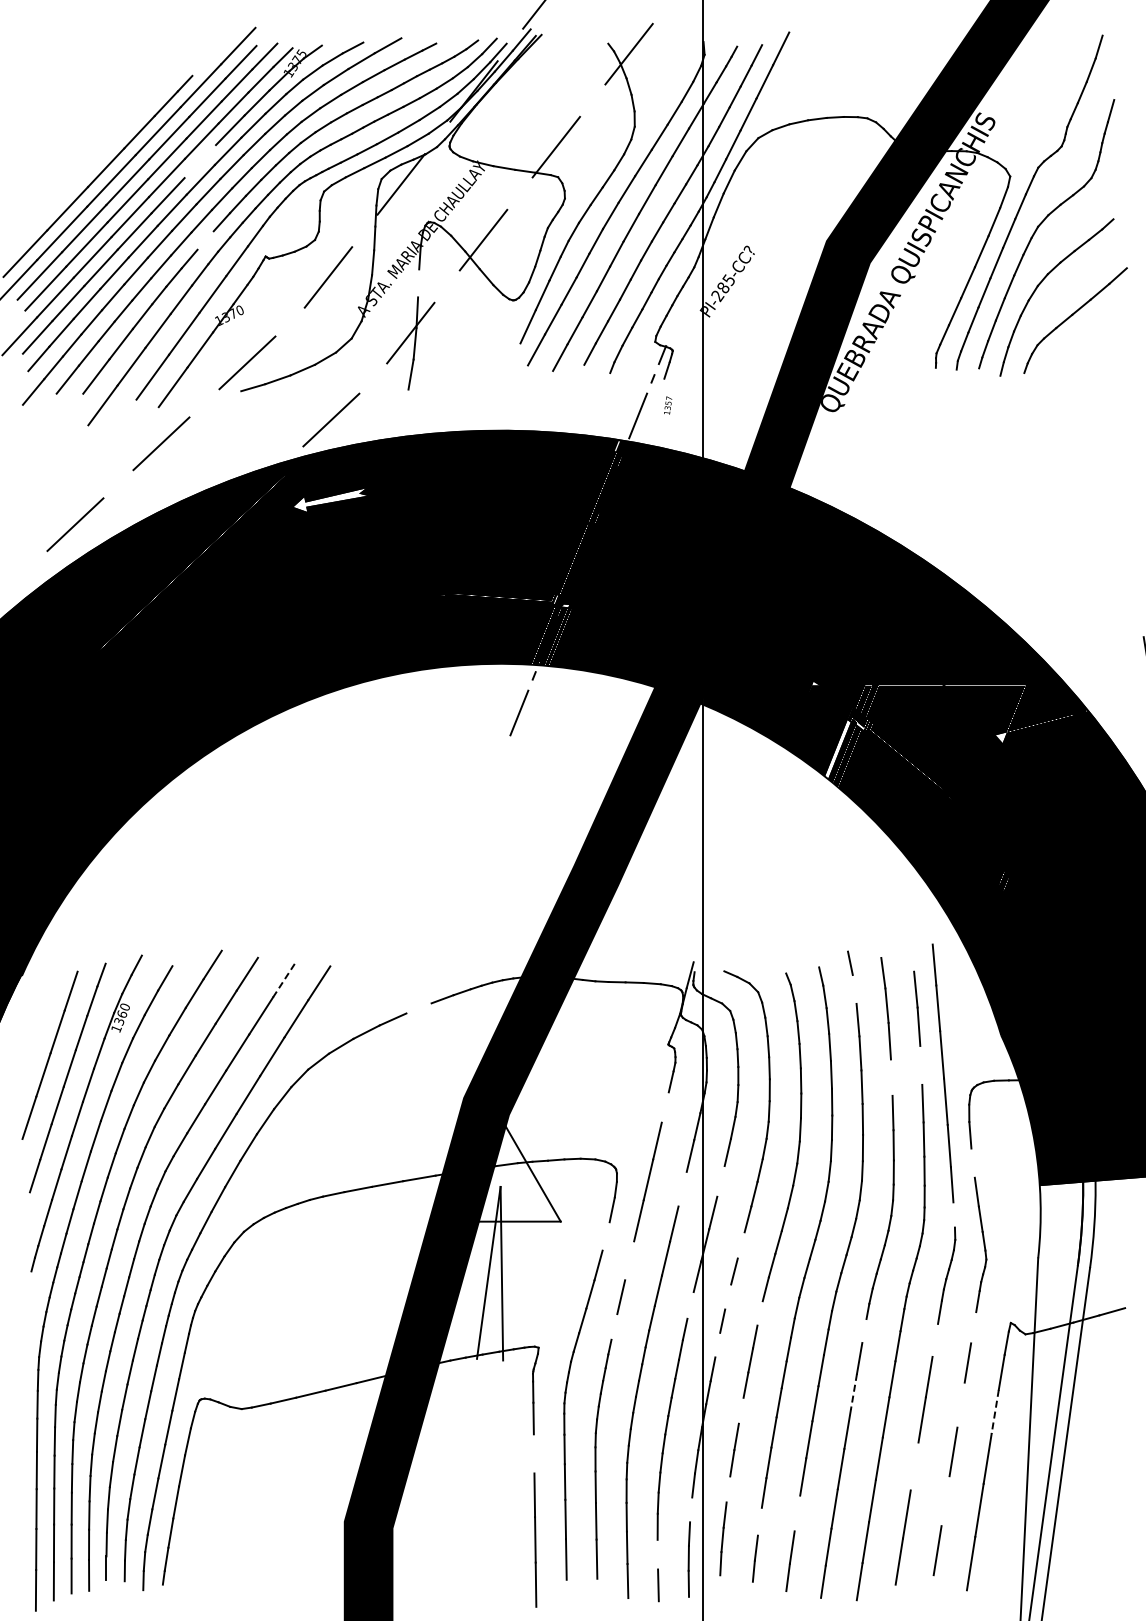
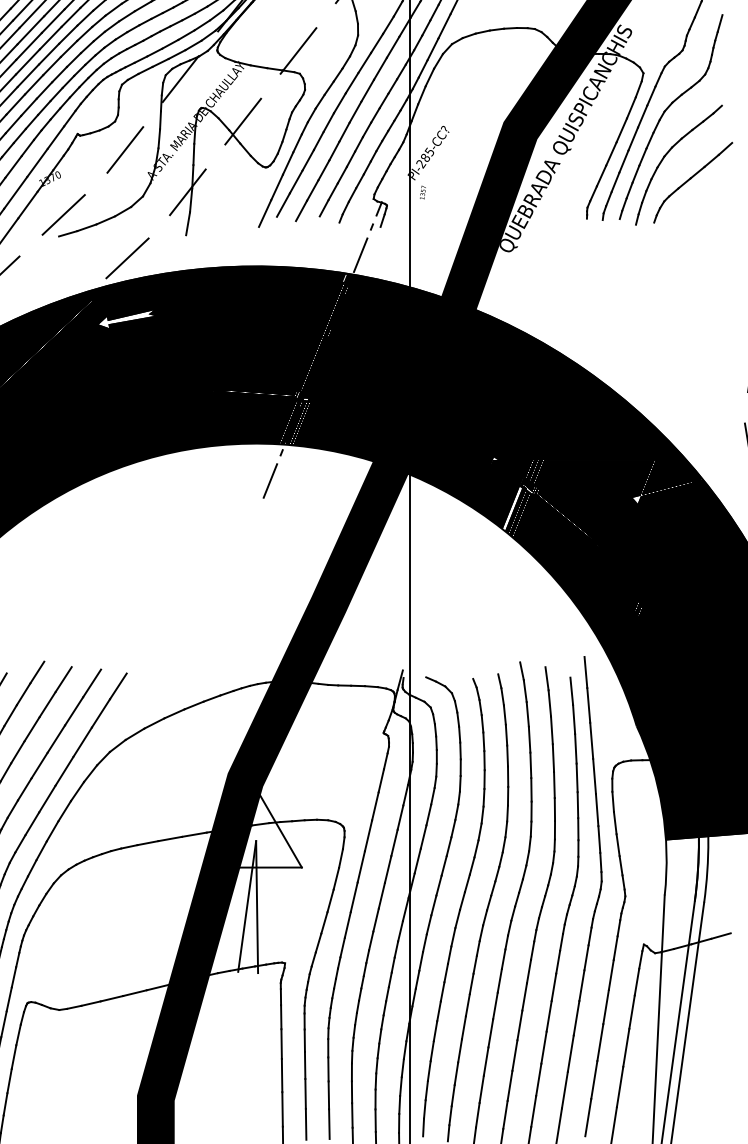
line: (200, 161) -> (28, 61), added
line: (205, 240) -> (31, 121), added
line: (418, 283) -> (193, 154), added
line: (512, 360) -> (265, 213), added
text: (668, 405) -> (423, 192), moved
line: (284, 979) -> (91, 683), dashed -> solid
line: (854, 988) -> (525, 690), added
line: (418, 1008) -> (193, 705), added
line: (921, 1064) -> (576, 748), added
line: (891, 1077) -> (553, 758), added
line: (664, 1107) -> (380, 780), added
line: (972, 1162) -> (614, 822), added
line: (720, 1181) -> (423, 837), added
line: (682, 1188) -> (394, 842), added
line: (953, 1214) -> (600, 862), added
line: (605, 1236) -> (335, 878), added
line: (740, 1245) -> (438, 885), added
line: (629, 1260) -> (354, 897), added
line: (728, 1296) -> (429, 924), added
line: (690, 1305) -> (400, 931), added
line: (759, 1313) -> (452, 937), added
line: (614, 1326) -> (342, 947), added
line: (973, 1327) -> (615, 948), added
line: (864, 1331) -> (532, 951), added
line: (935, 1339) -> (586, 957), added
line: (717, 1344) -> (420, 960), added
line: (853, 1392) -> (524, 997), dashed -> solid
line: (960, 1404) -> (605, 1006), added
line: (740, 1410) -> (438, 1011), added
line: (995, 1412) -> (632, 1012), dashed -> solid
line: (533, 1453) -> (281, 1043), added
line: (914, 1466) -> (570, 1053), added
line: (728, 1489) -> (429, 1071), added
line: (945, 1501) -> (594, 1080), added
line: (691, 1509) -> (401, 1086), added
line: (797, 1513) -> (481, 1089), added
line: (759, 1521) -> (452, 1095), added
line: (657, 1554) -> (375, 1120), added

